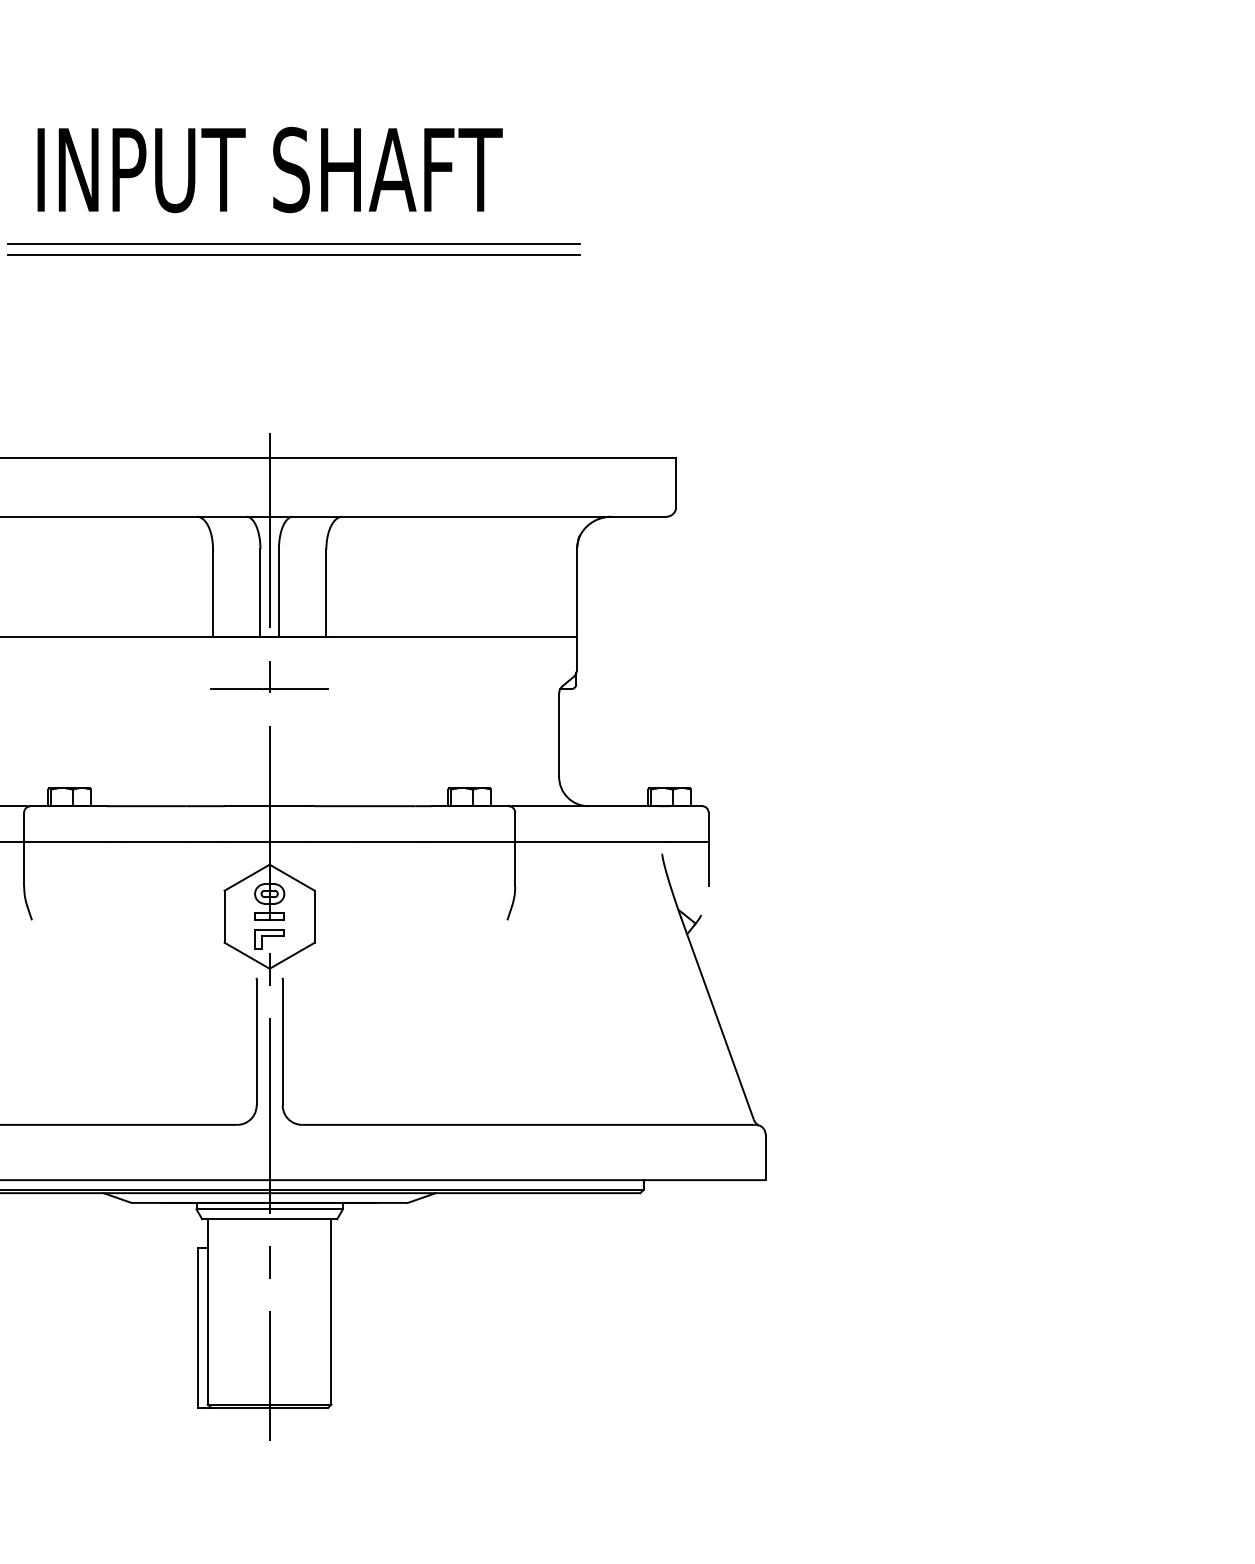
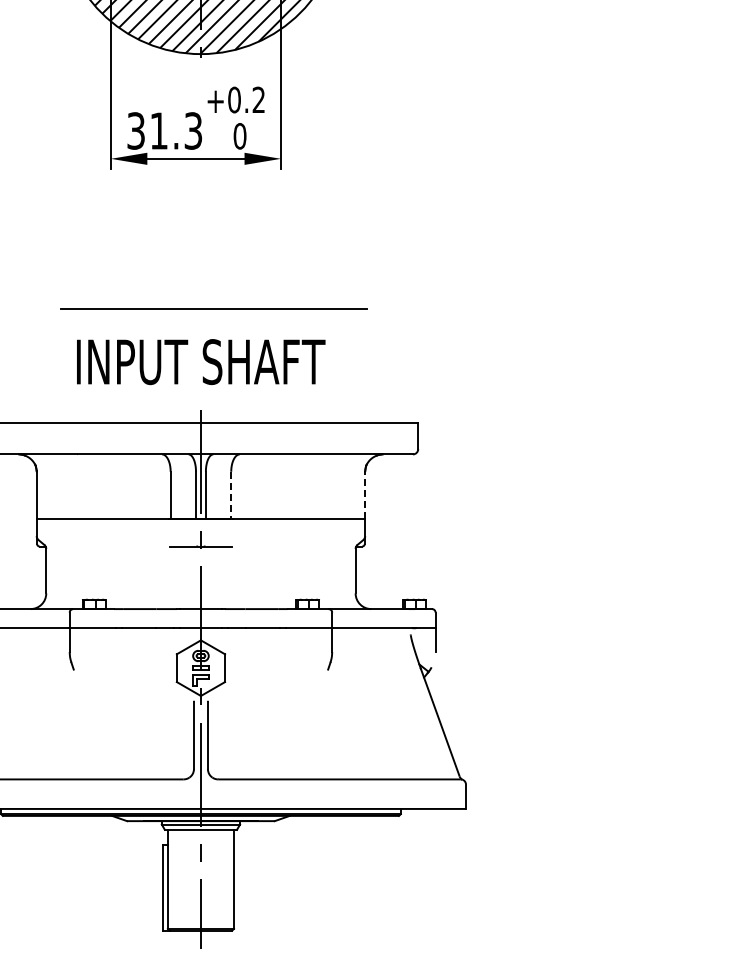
text: (270, 170) -> (201, 362), moved
line: (293, 254) -> (213, 314), removed
line: (326, 593) -> (231, 495), solid -> dashed
line: (577, 593) -> (365, 495), solid -> dashed

